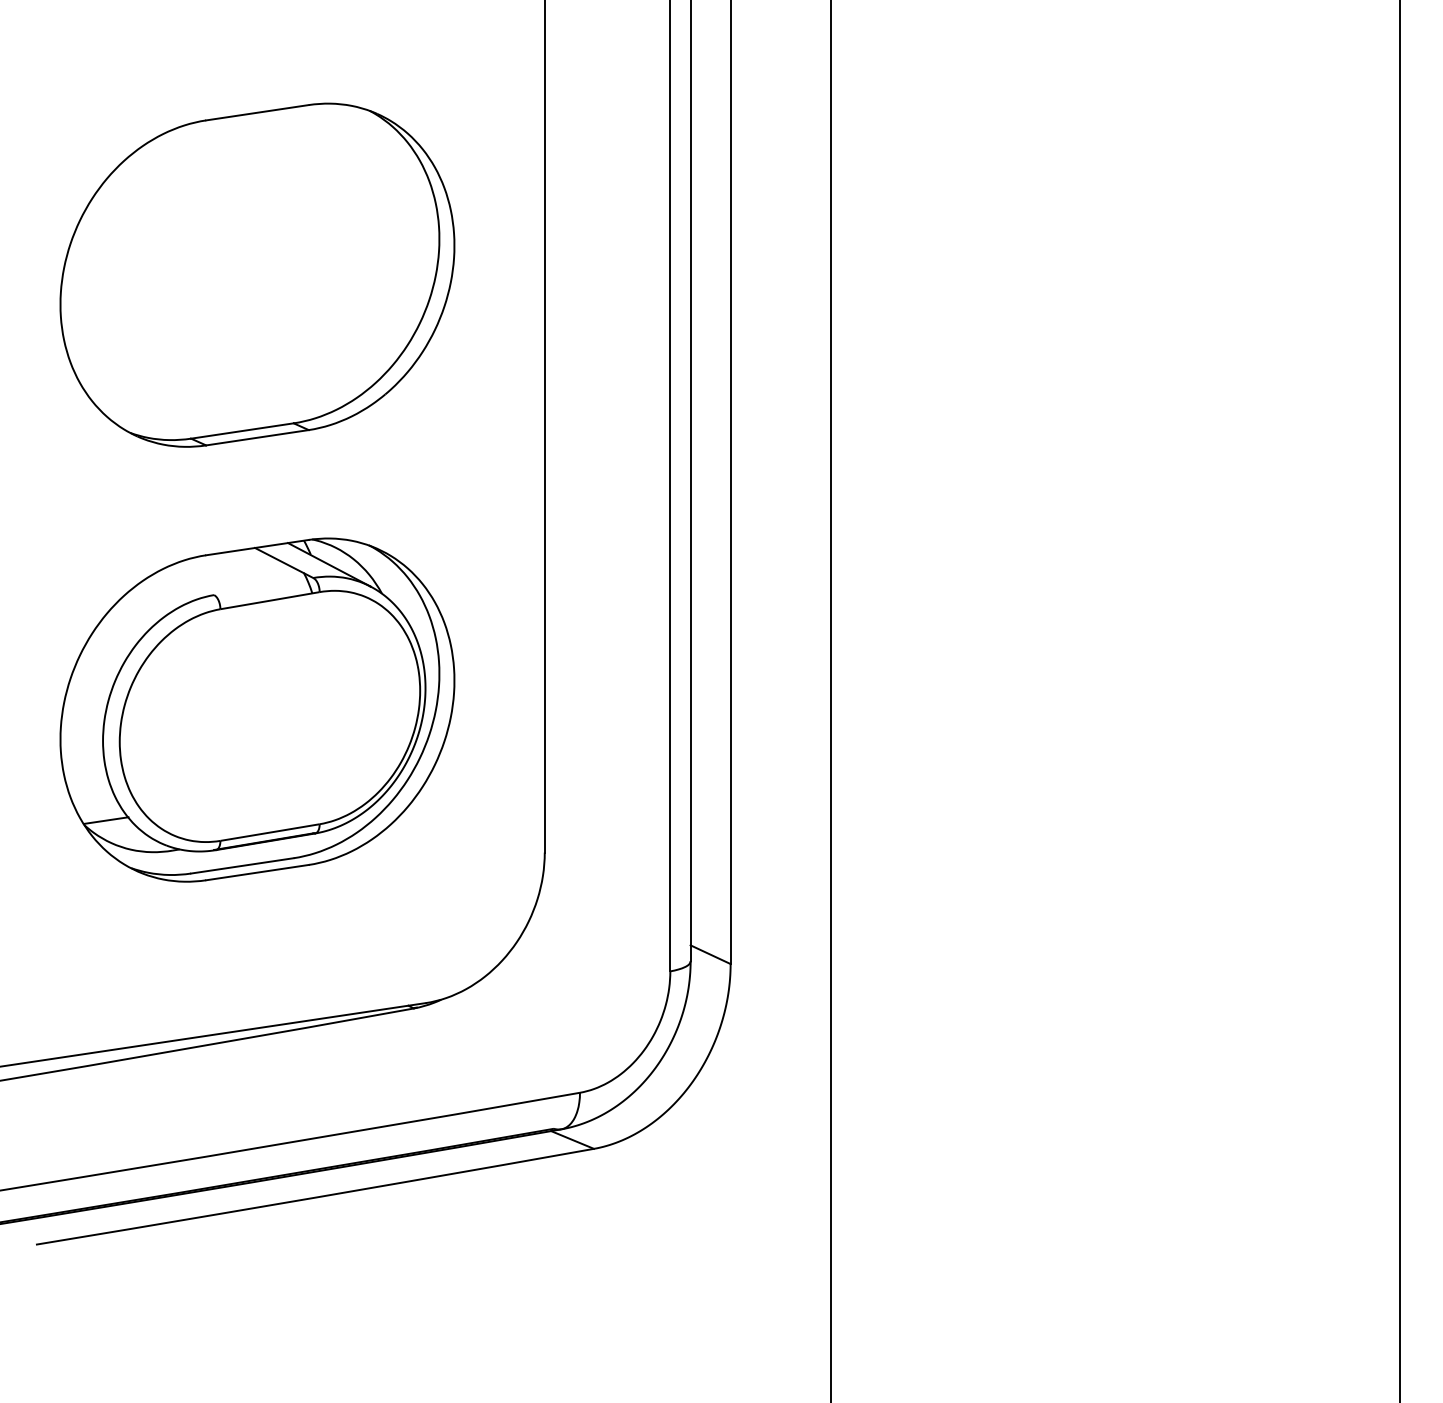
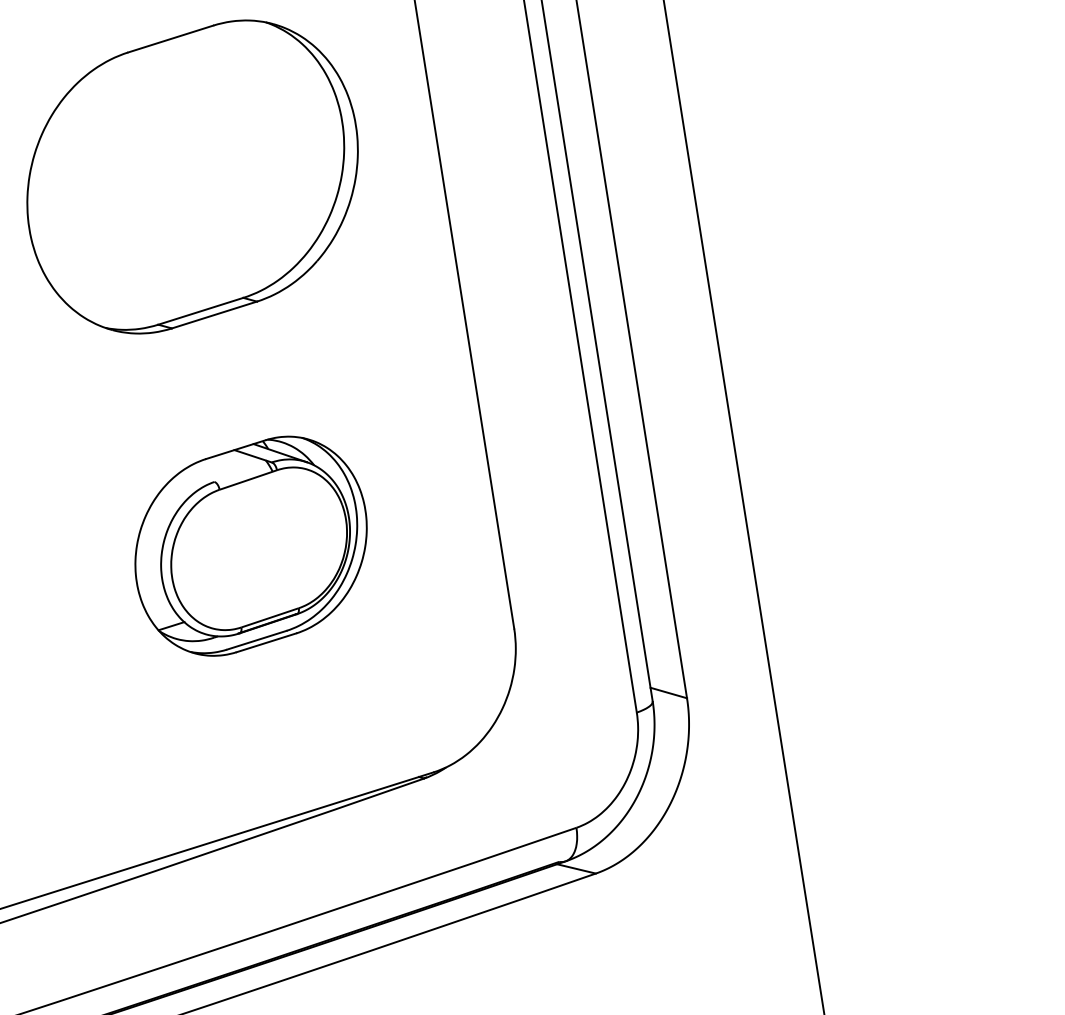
part: (257, 709) -> (251, 545), size x0.7

